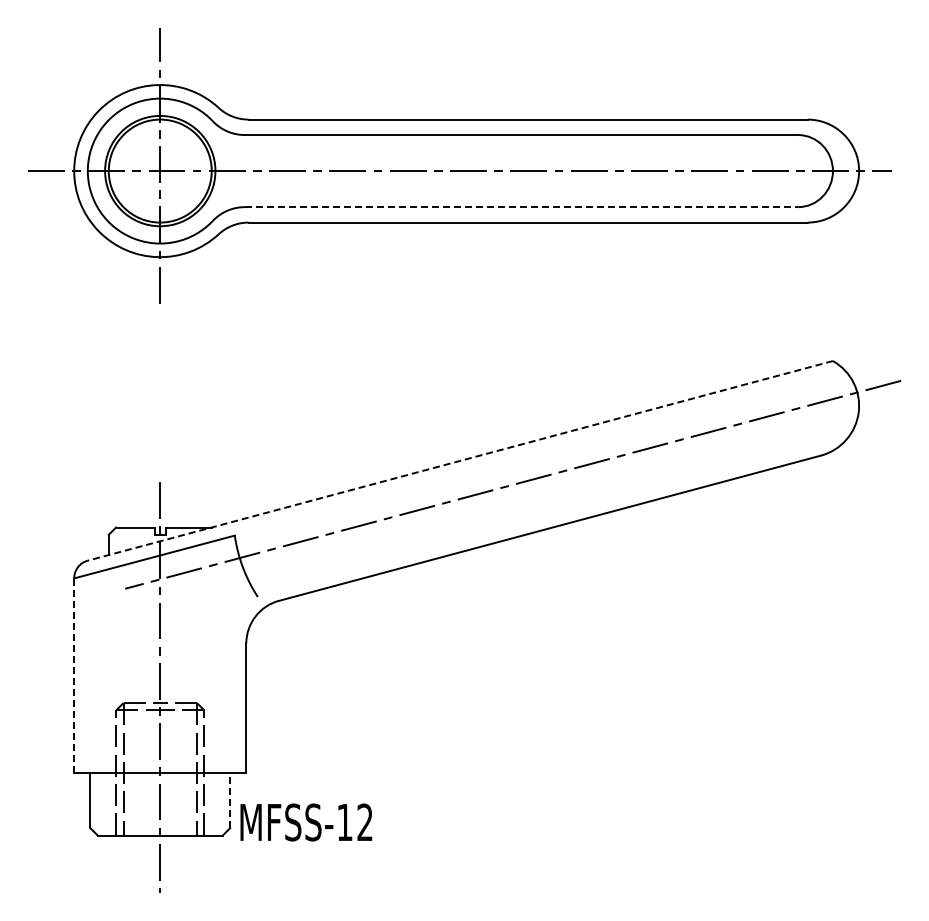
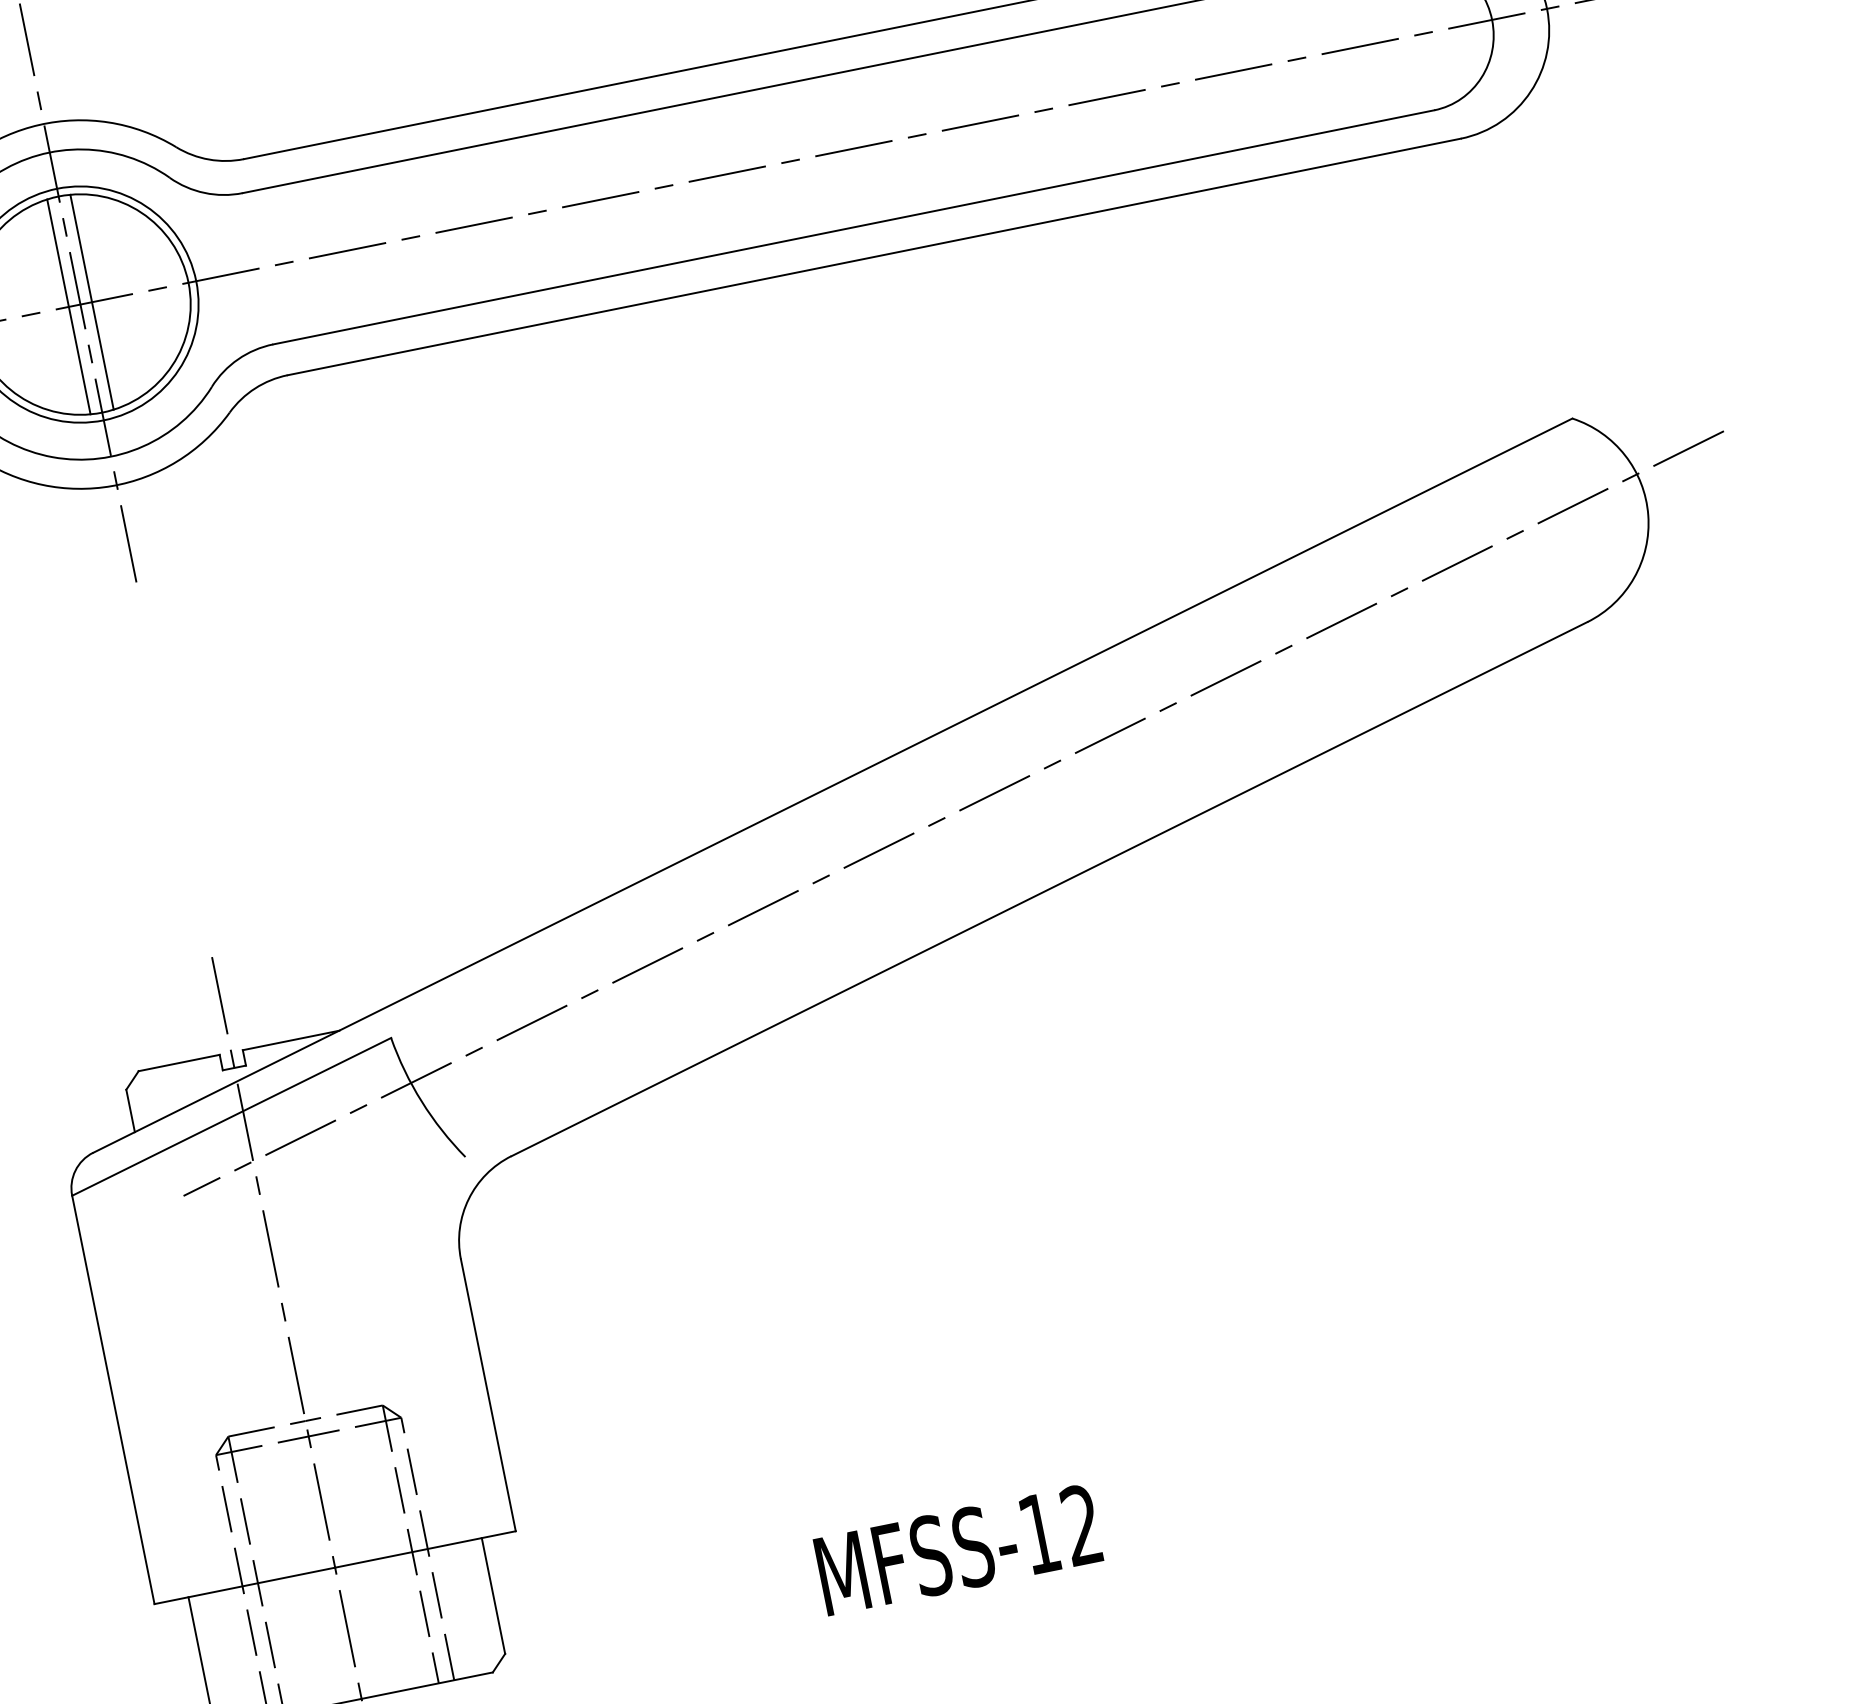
line: (154, 170) -> (68, 305), added
line: (165, 170) -> (91, 301), added
line: (521, 207) -> (853, 228), dashed -> solid
line: (460, 460) -> (832, 784), dashed -> solid
line: (74, 675) -> (113, 1399), dashed -> solid
line: (230, 800) -> (494, 1595), dashed -> solid
text: (306, 822) -> (958, 1550), moved

